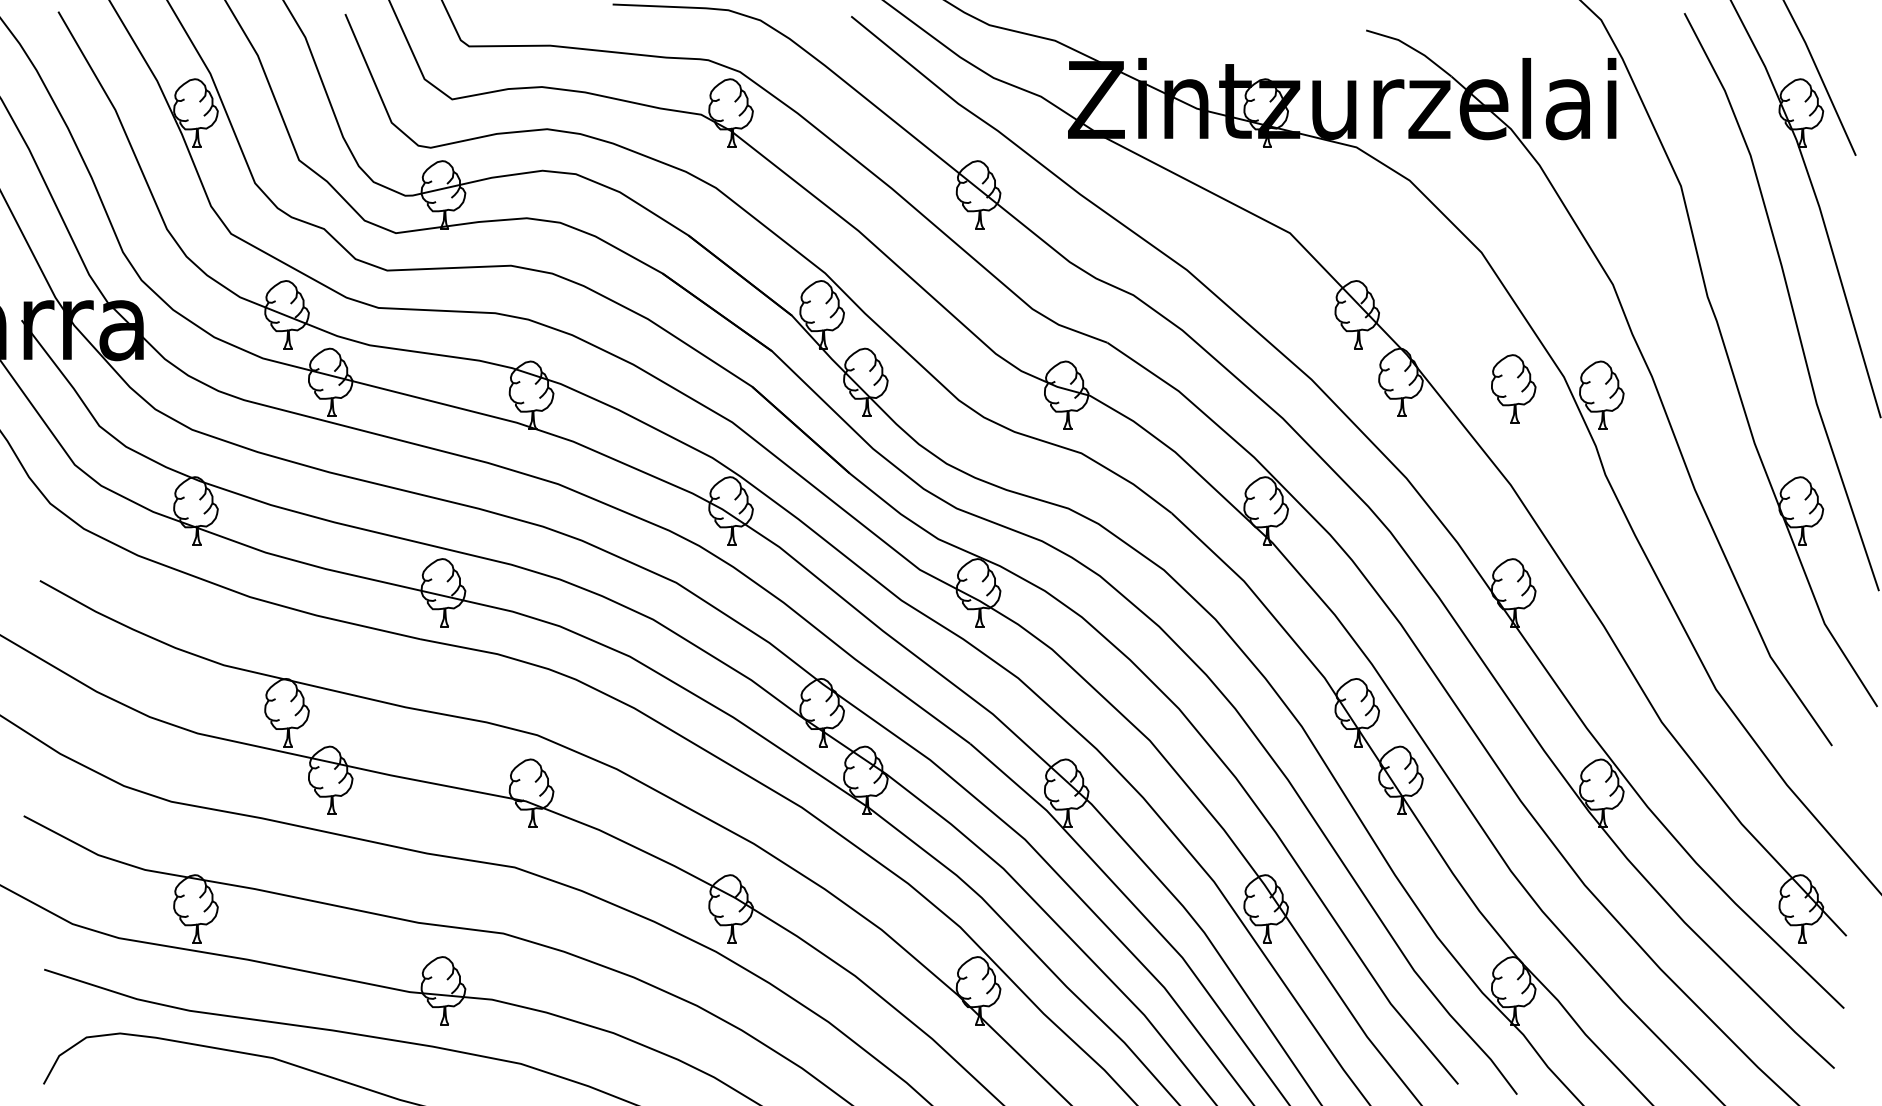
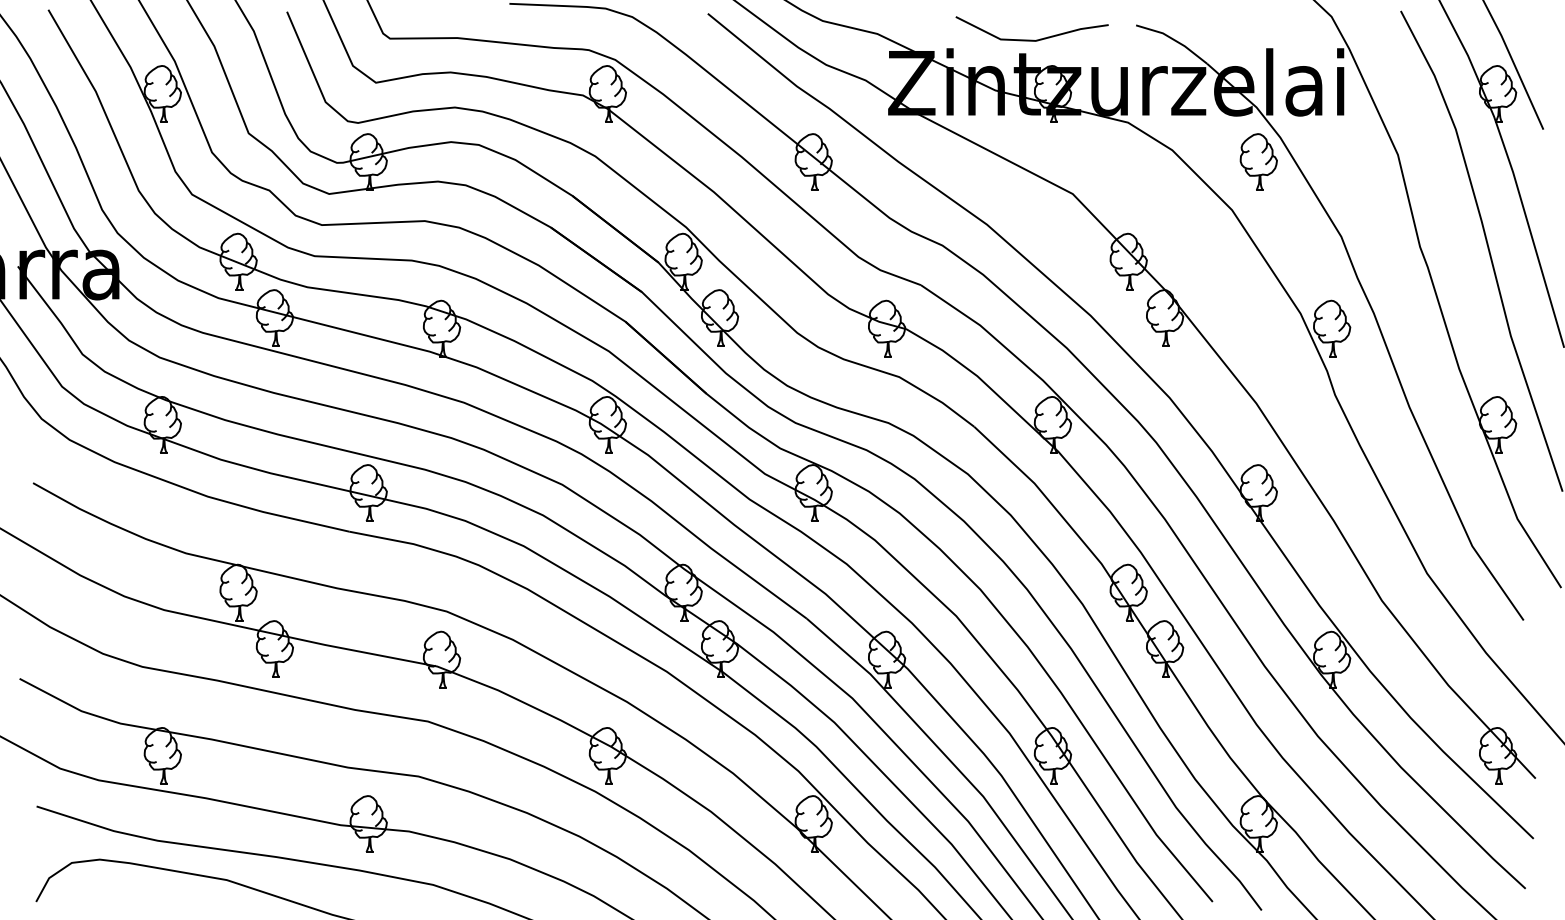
line: (1238, 47) -> (1029, 39), added
part: (1513, 388) -> (1258, 161), moved

